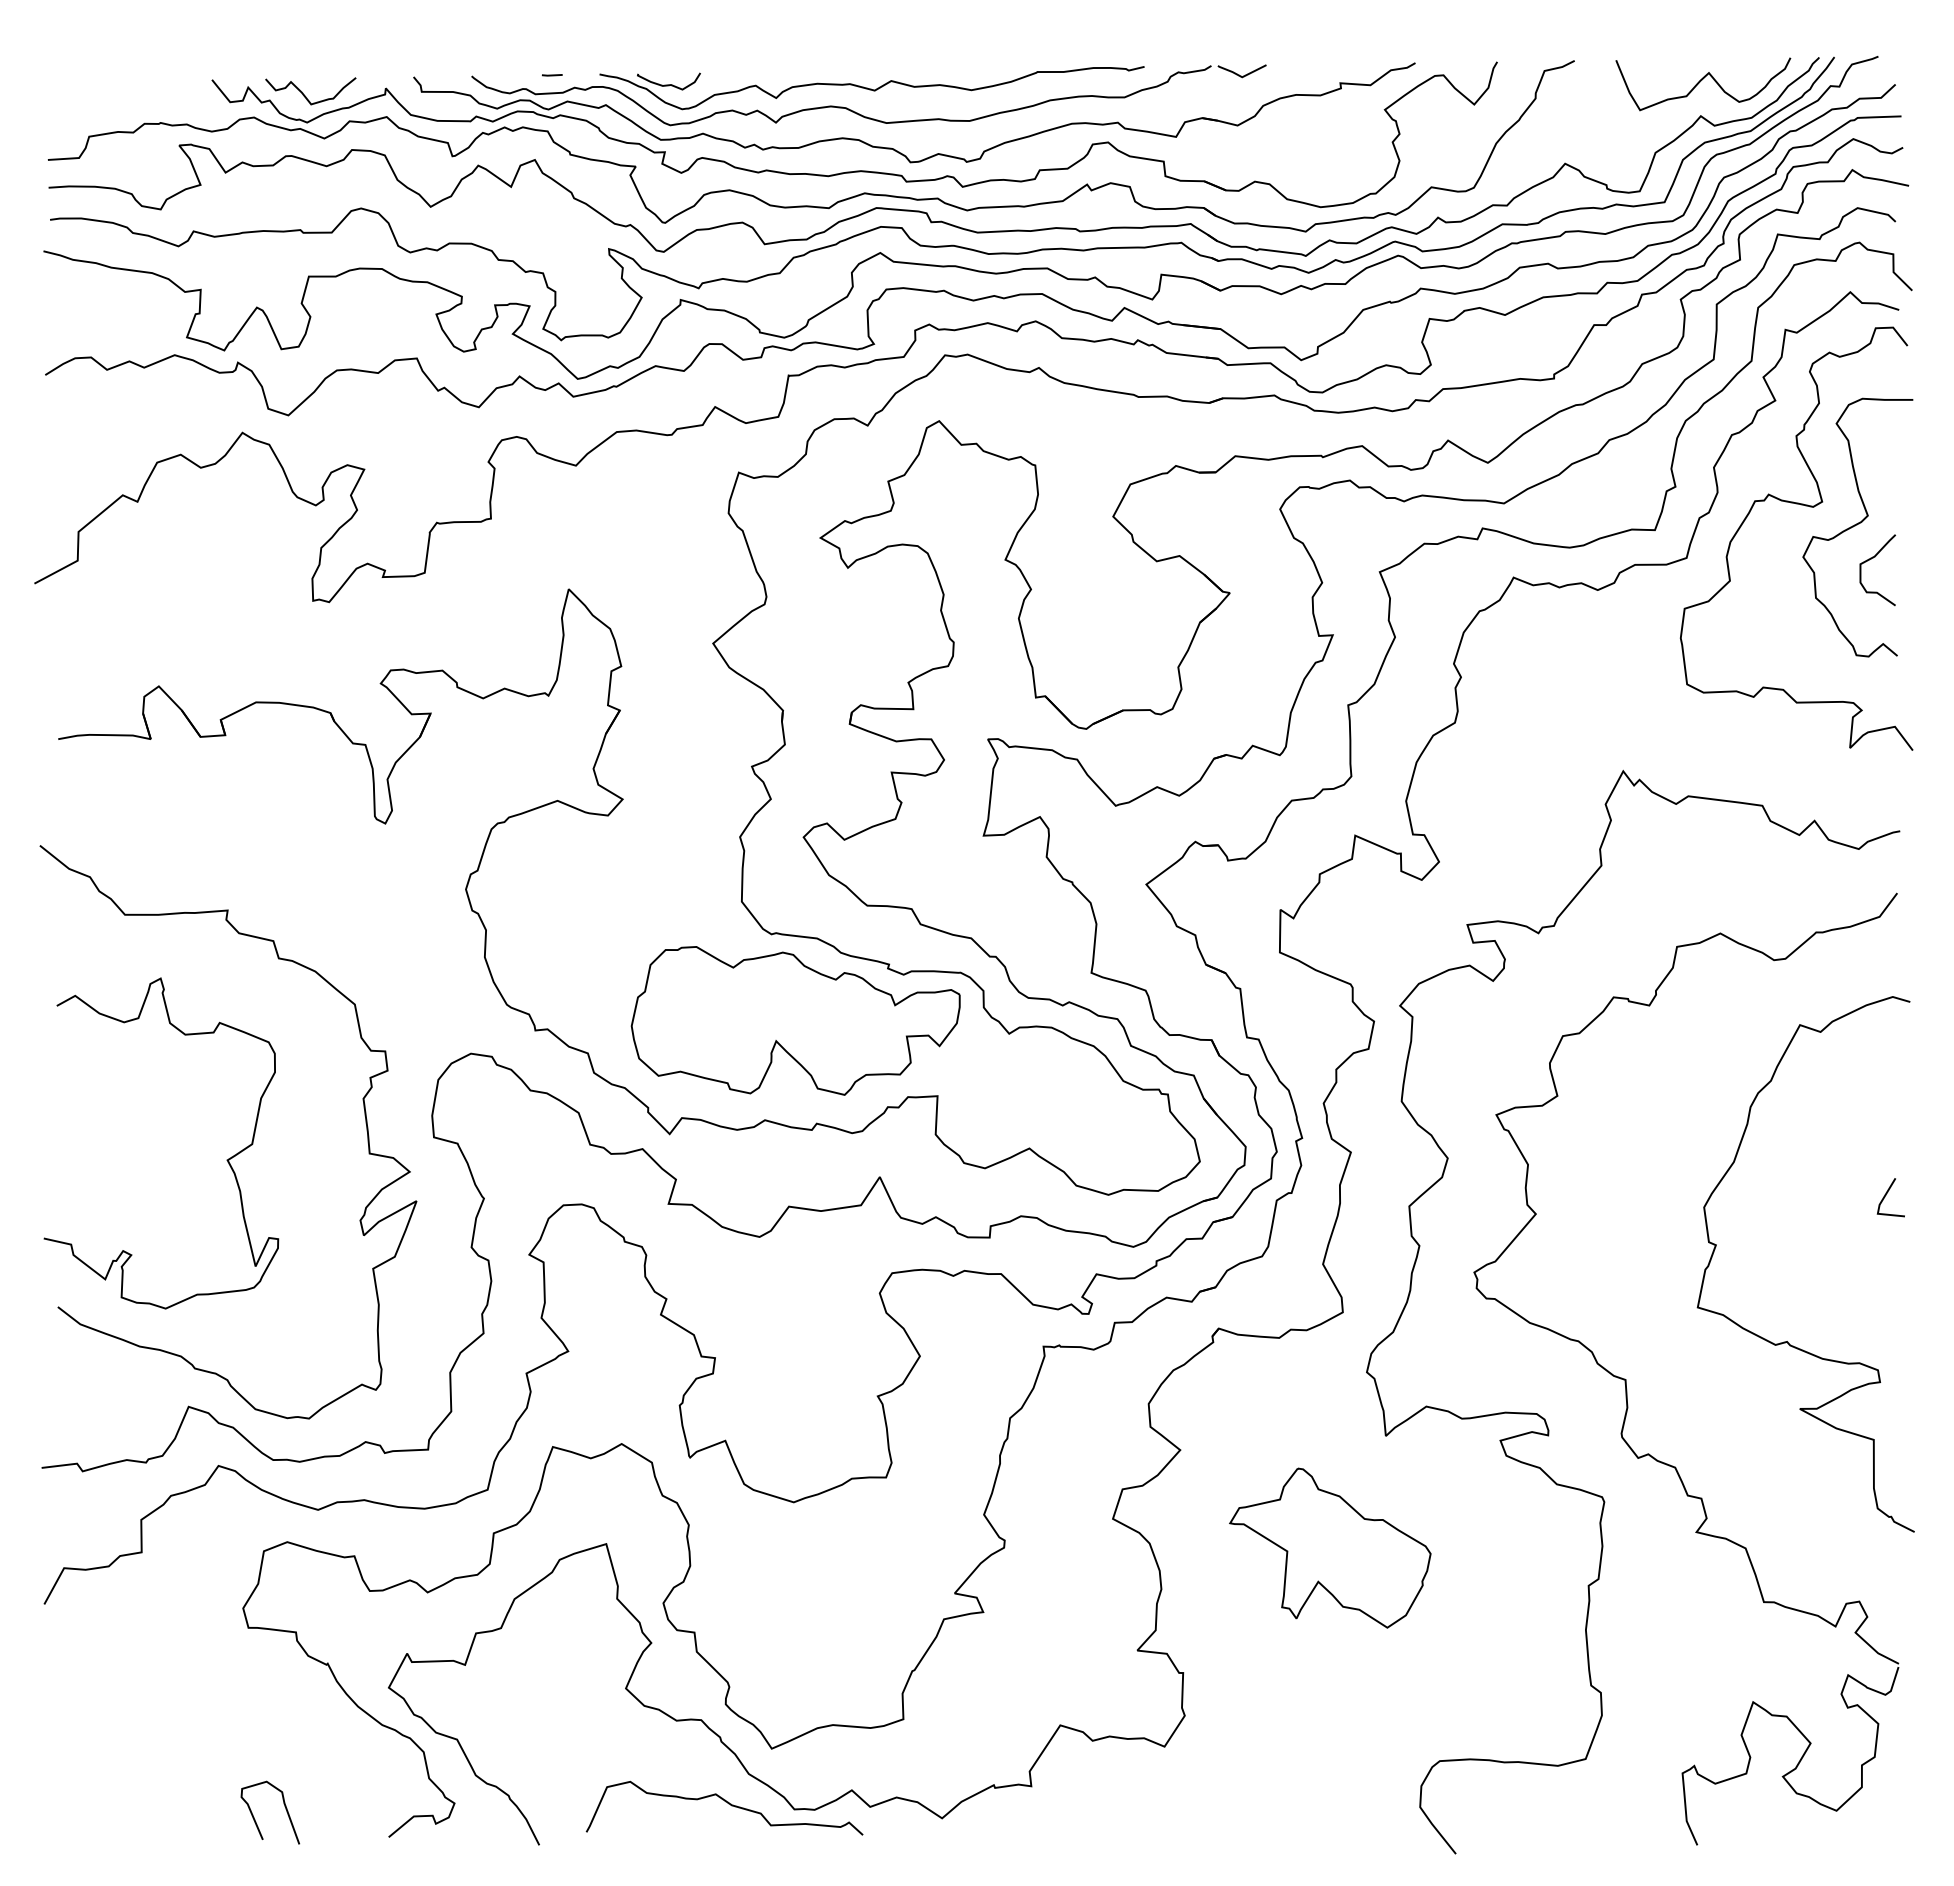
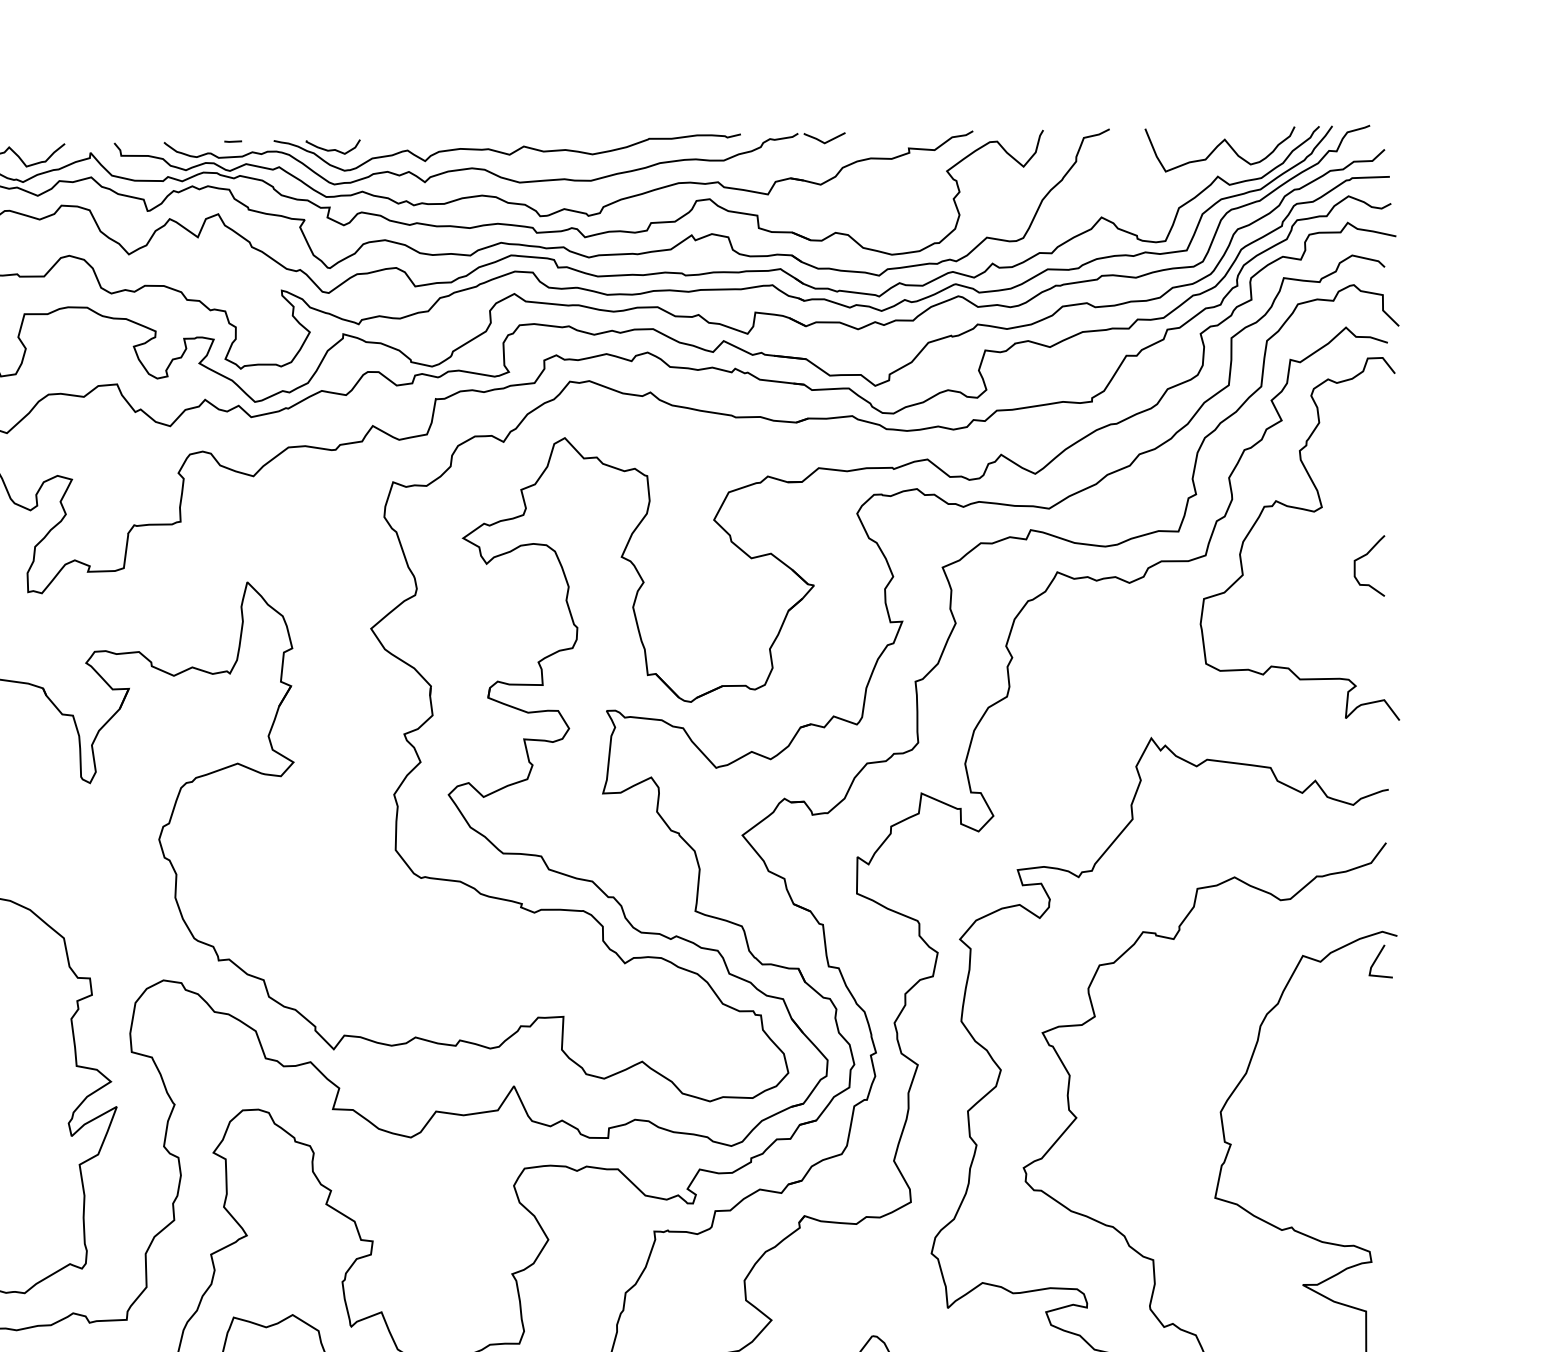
curve: (1857, 525) -> (1352, 527), removed
part: (795, 1020) -> (441, 951), removed
line: (1886, 1195) -> (1377, 959), moved

